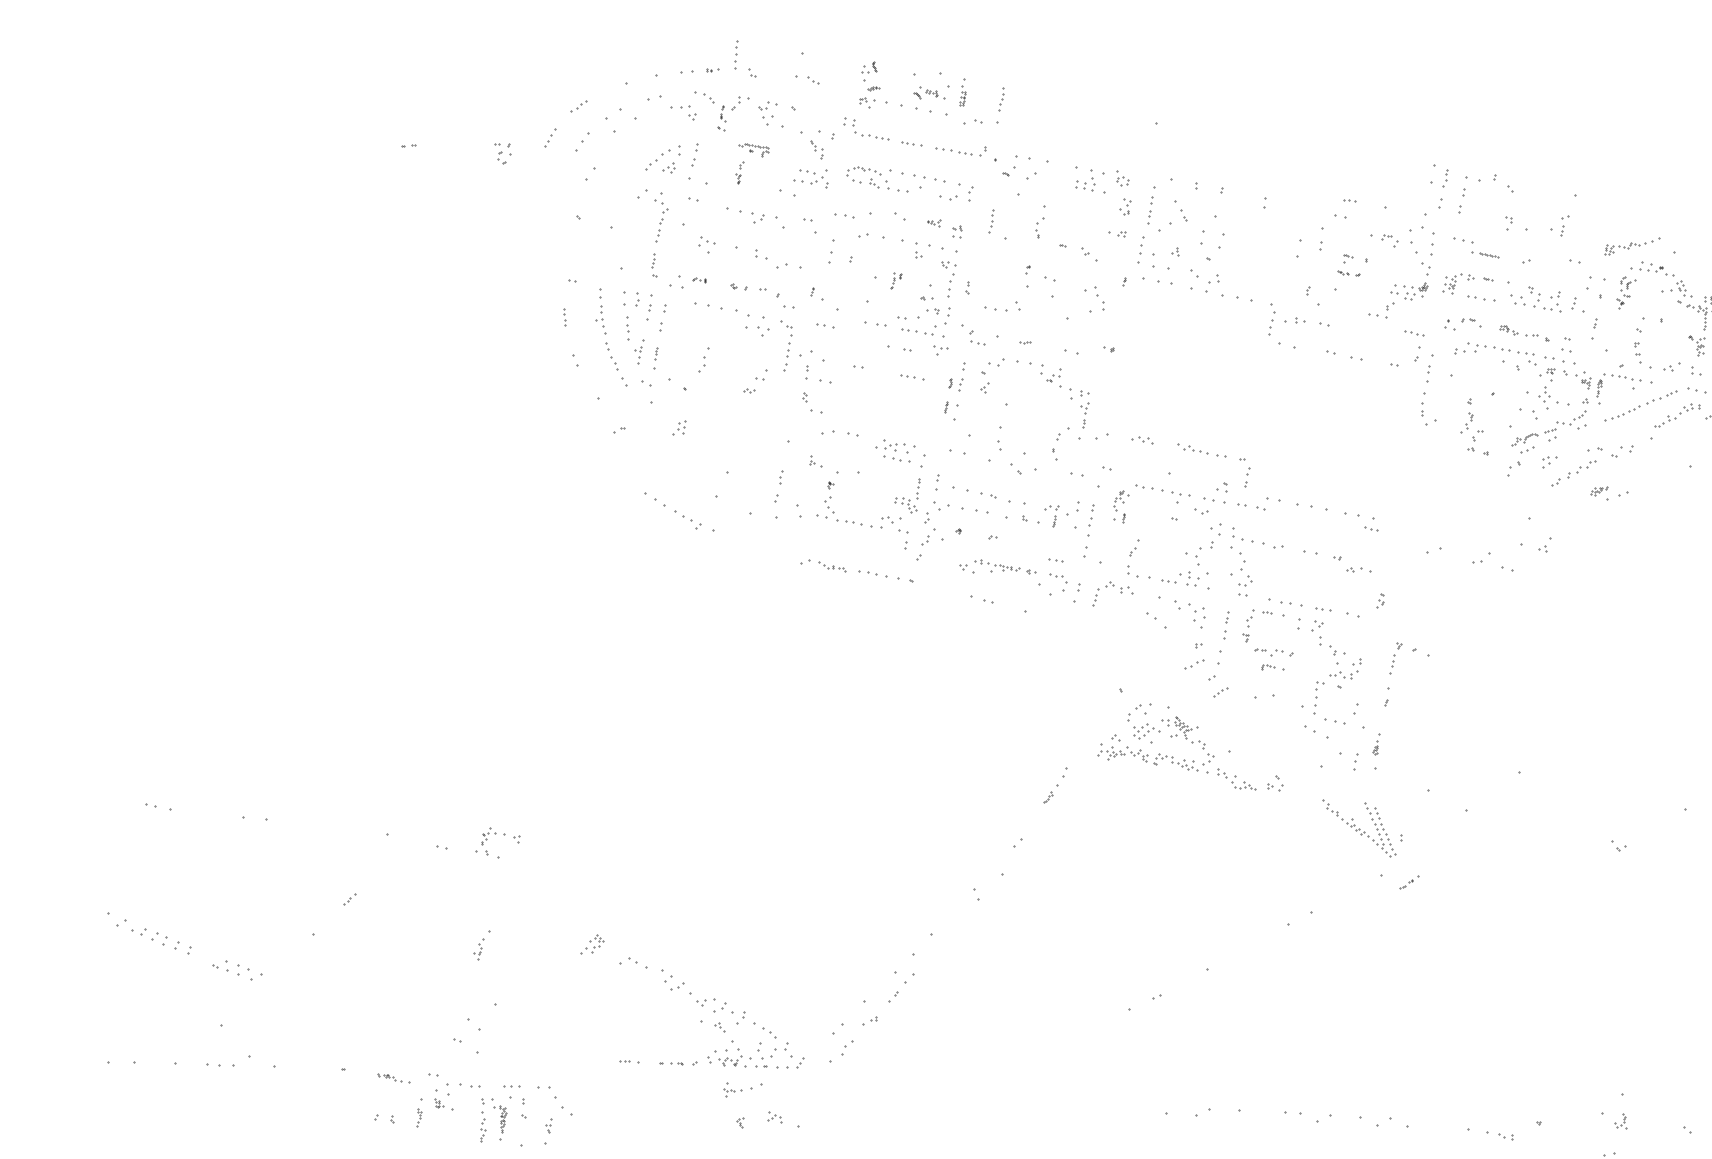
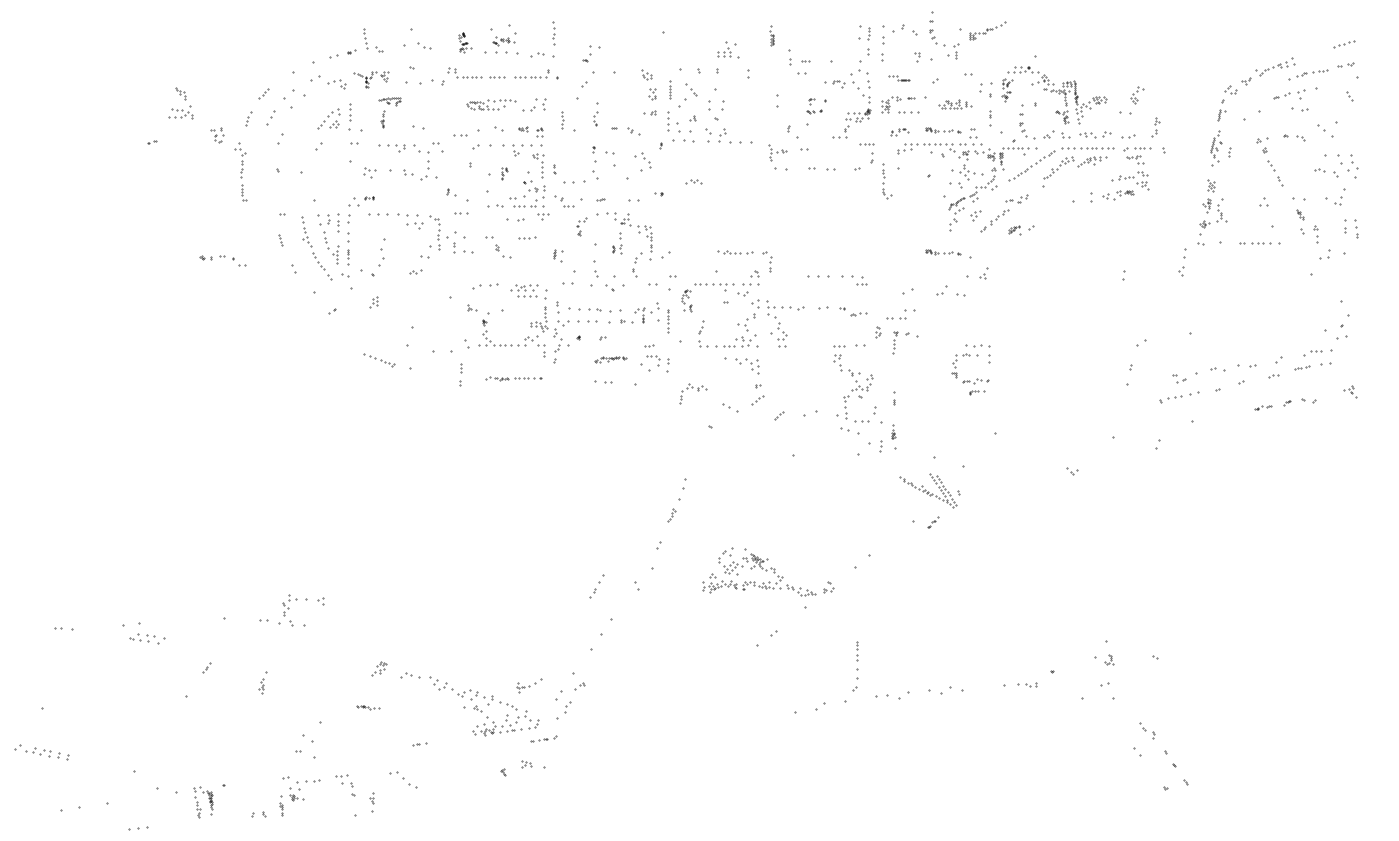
part: (806, 79) -> (417, 46), size x1.6
part: (874, 86) -> (464, 42), size x0.6
part: (963, 92) -> (771, 35), moved
part: (1000, 104) -> (553, 39), size x1.4
part: (732, 113) -> (370, 79), size x0.6
part: (813, 163) -> (180, 103), moved
part: (1016, 166) -> (591, 53), moved
part: (1092, 179) -> (728, 49), moved
part: (896, 180) -> (491, 104), size x0.7
part: (1543, 188) -> (937, 28), added
part: (1463, 195) -> (883, 43), size x1.4
part: (1150, 205) -> (669, 89), size x0.7
part: (656, 233) -> (240, 171), moved
part: (1320, 239) -> (789, 57), moved
part: (1631, 245) -> (987, 30), moved
part: (1477, 247) -> (899, 77), size x0.6
part: (832, 251) -> (428, 160), moved
part: (761, 295) -> (222, 260), moved
part: (1548, 300) -> (955, 104), size x0.6
part: (1002, 305) -> (580, 177), size x1.4
part: (662, 317) -> (348, 228), size x1.4
part: (1286, 321) -> (777, 152), size x0.7
part: (1464, 325) -> (900, 132), size x0.7
part: (703, 360) -> (381, 252), size x1.6
part: (991, 375) -> (581, 226), size x0.7
part: (957, 376) -> (617, 243), moved
part: (755, 381) -> (420, 260), size x1.6
part: (1431, 390) -> (886, 181), size x0.7
part: (812, 403) -> (503, 251), moved
part: (1477, 426) -> (922, 200), removed
part: (1142, 439) -> (693, 181), moved
part: (1610, 448) -> (1016, 198), size x0.7
part: (778, 486) -> (460, 374), moved
part: (1258, 502) -> (900, 314), moved
part: (1493, 505) -> (943, 252), added
part: (672, 511) -> (379, 360), size x0.7
part: (1089, 531) -> (668, 321), size x0.6
part: (997, 569) -> (610, 359), size x0.6
part: (856, 571) -> (513, 378), size x0.7
part: (1113, 595) -> (693, 393), moved
part: (1157, 619) -> (730, 407), moved
part: (1217, 646) -> (854, 666), moved
part: (1265, 649) -> (969, 380), moved
part: (1413, 651) -> (906, 335), moved
part: (1195, 745) -> (768, 571), moved
part: (1055, 785) -> (677, 500), size x1.6
part: (1360, 826) -> (929, 490), moved
part: (498, 843) -> (301, 610), size x1.6
part: (153, 937) -> (41, 752), moved
part: (480, 944) -> (262, 682), moved
part: (237, 969) -> (147, 638), moved
part: (900, 988) -> (596, 586), moved
part: (677, 1062) -> (543, 738), moved
part: (220, 1065) -> (138, 828), moved
part: (393, 1078) -> (368, 707), moved
part: (742, 1090) -> (529, 685), moved
part: (555, 1099) -> (403, 779), moved
part: (492, 1121) -> (203, 802), moved

